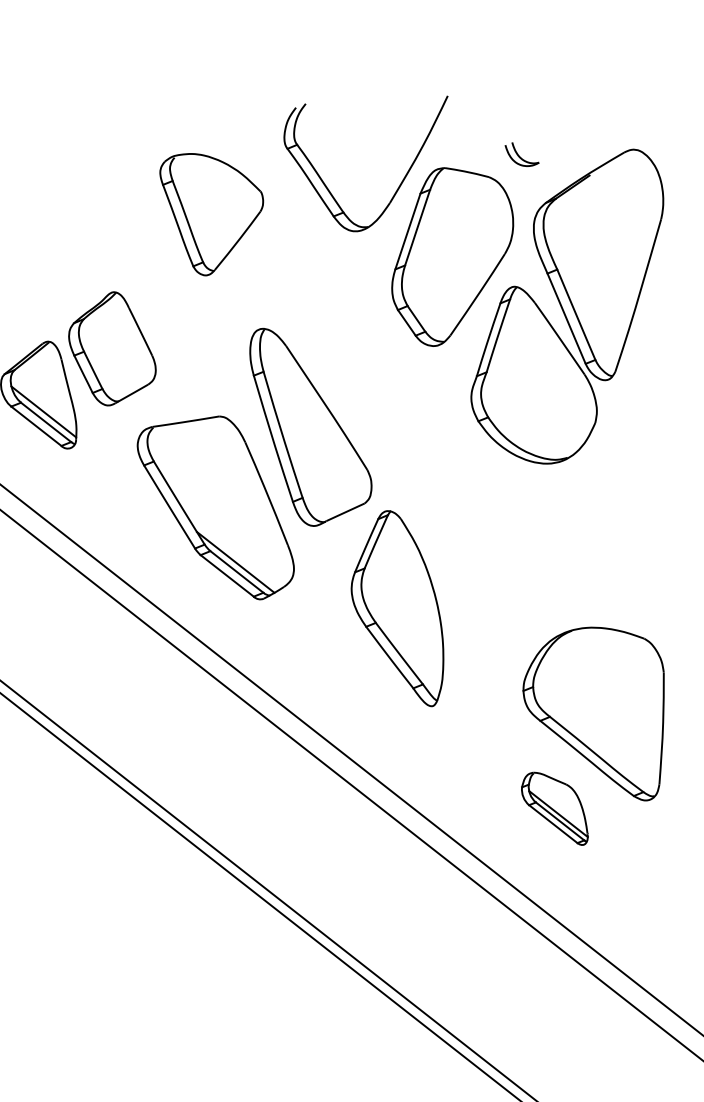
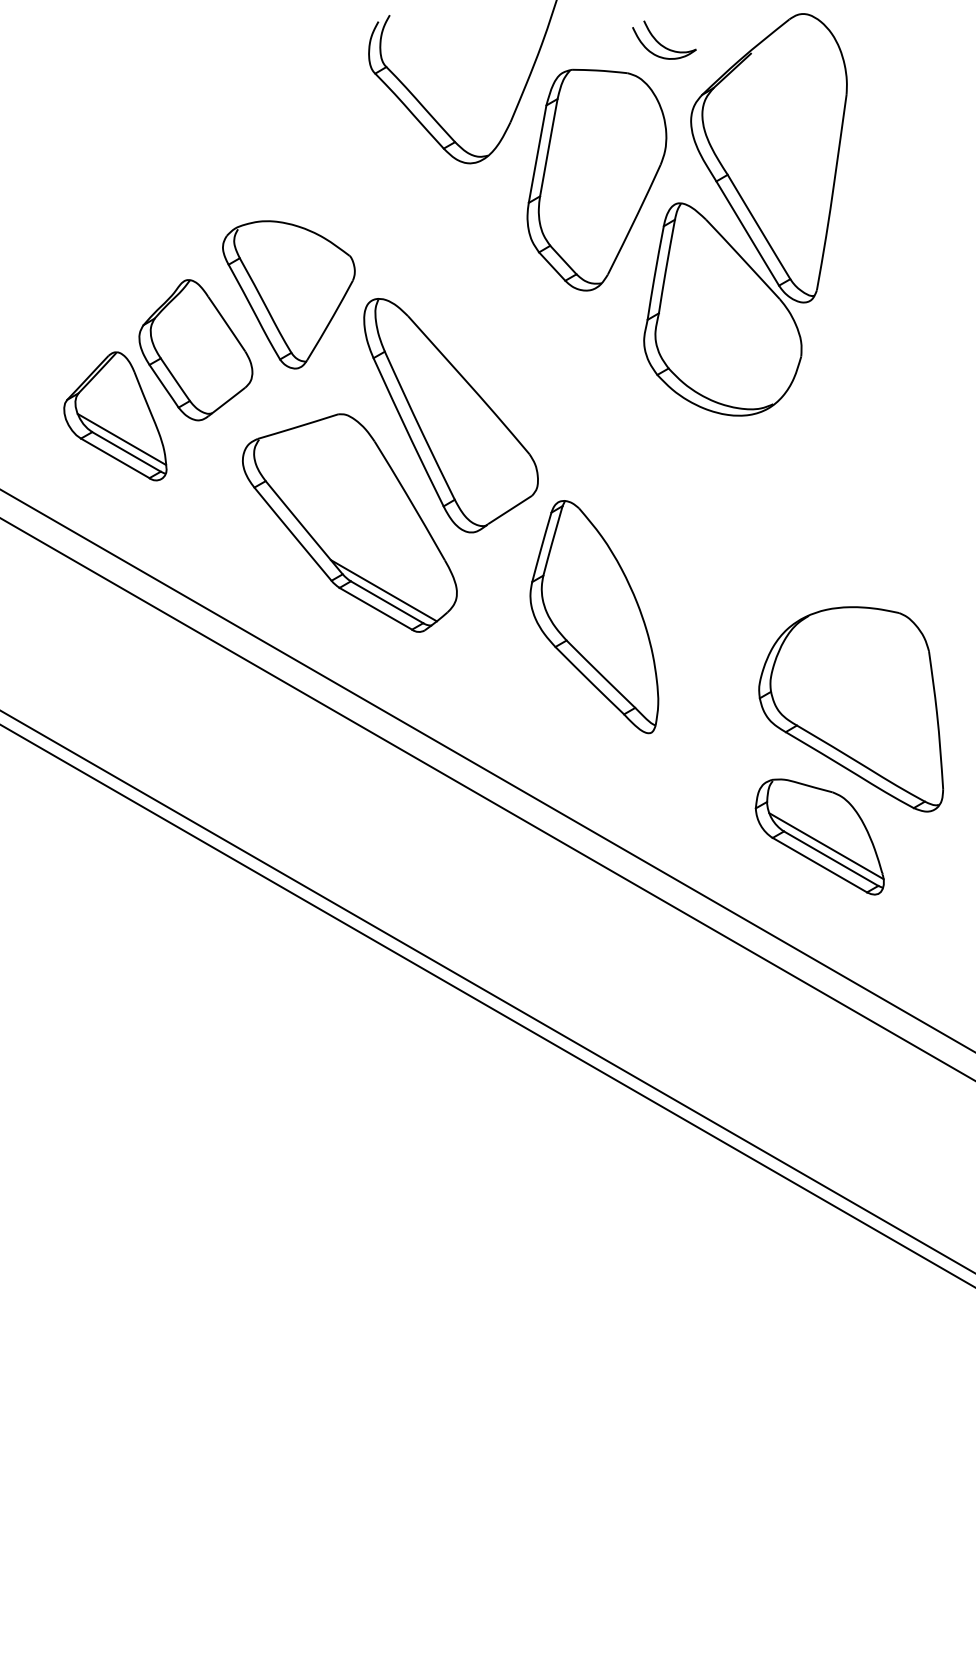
part: (522, 154) -> (664, 39), size x1.43
part: (207, 215) -> (288, 294), moved
part: (555, 807) -> (819, 836), size x1.43

